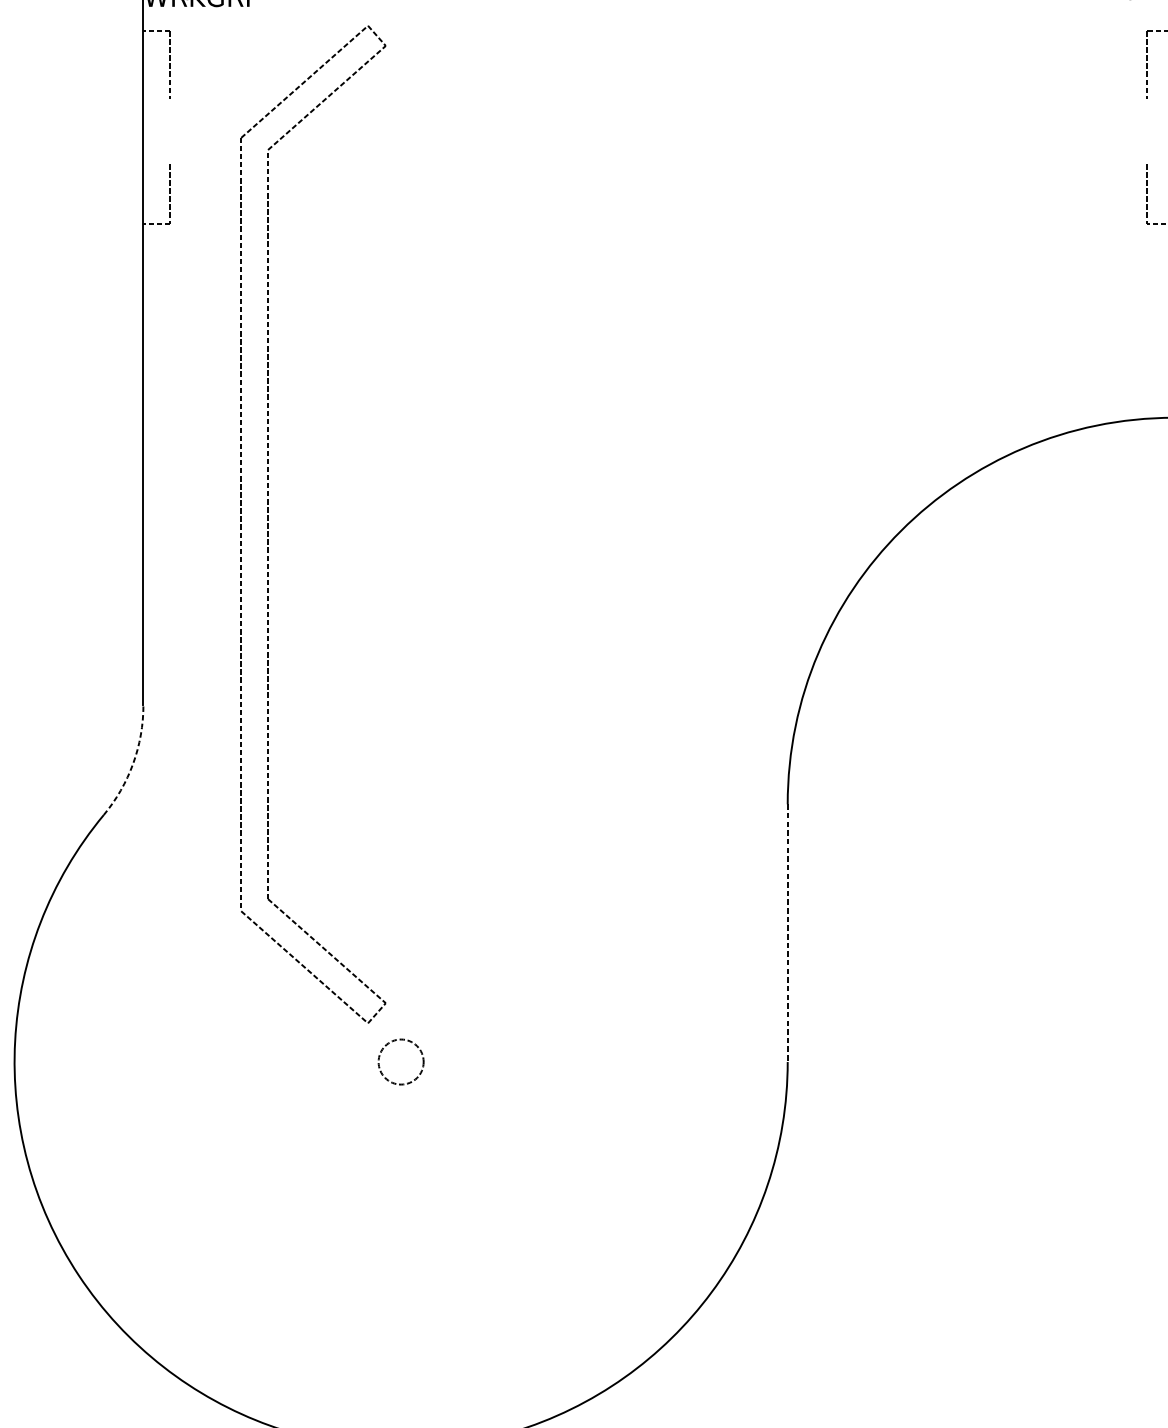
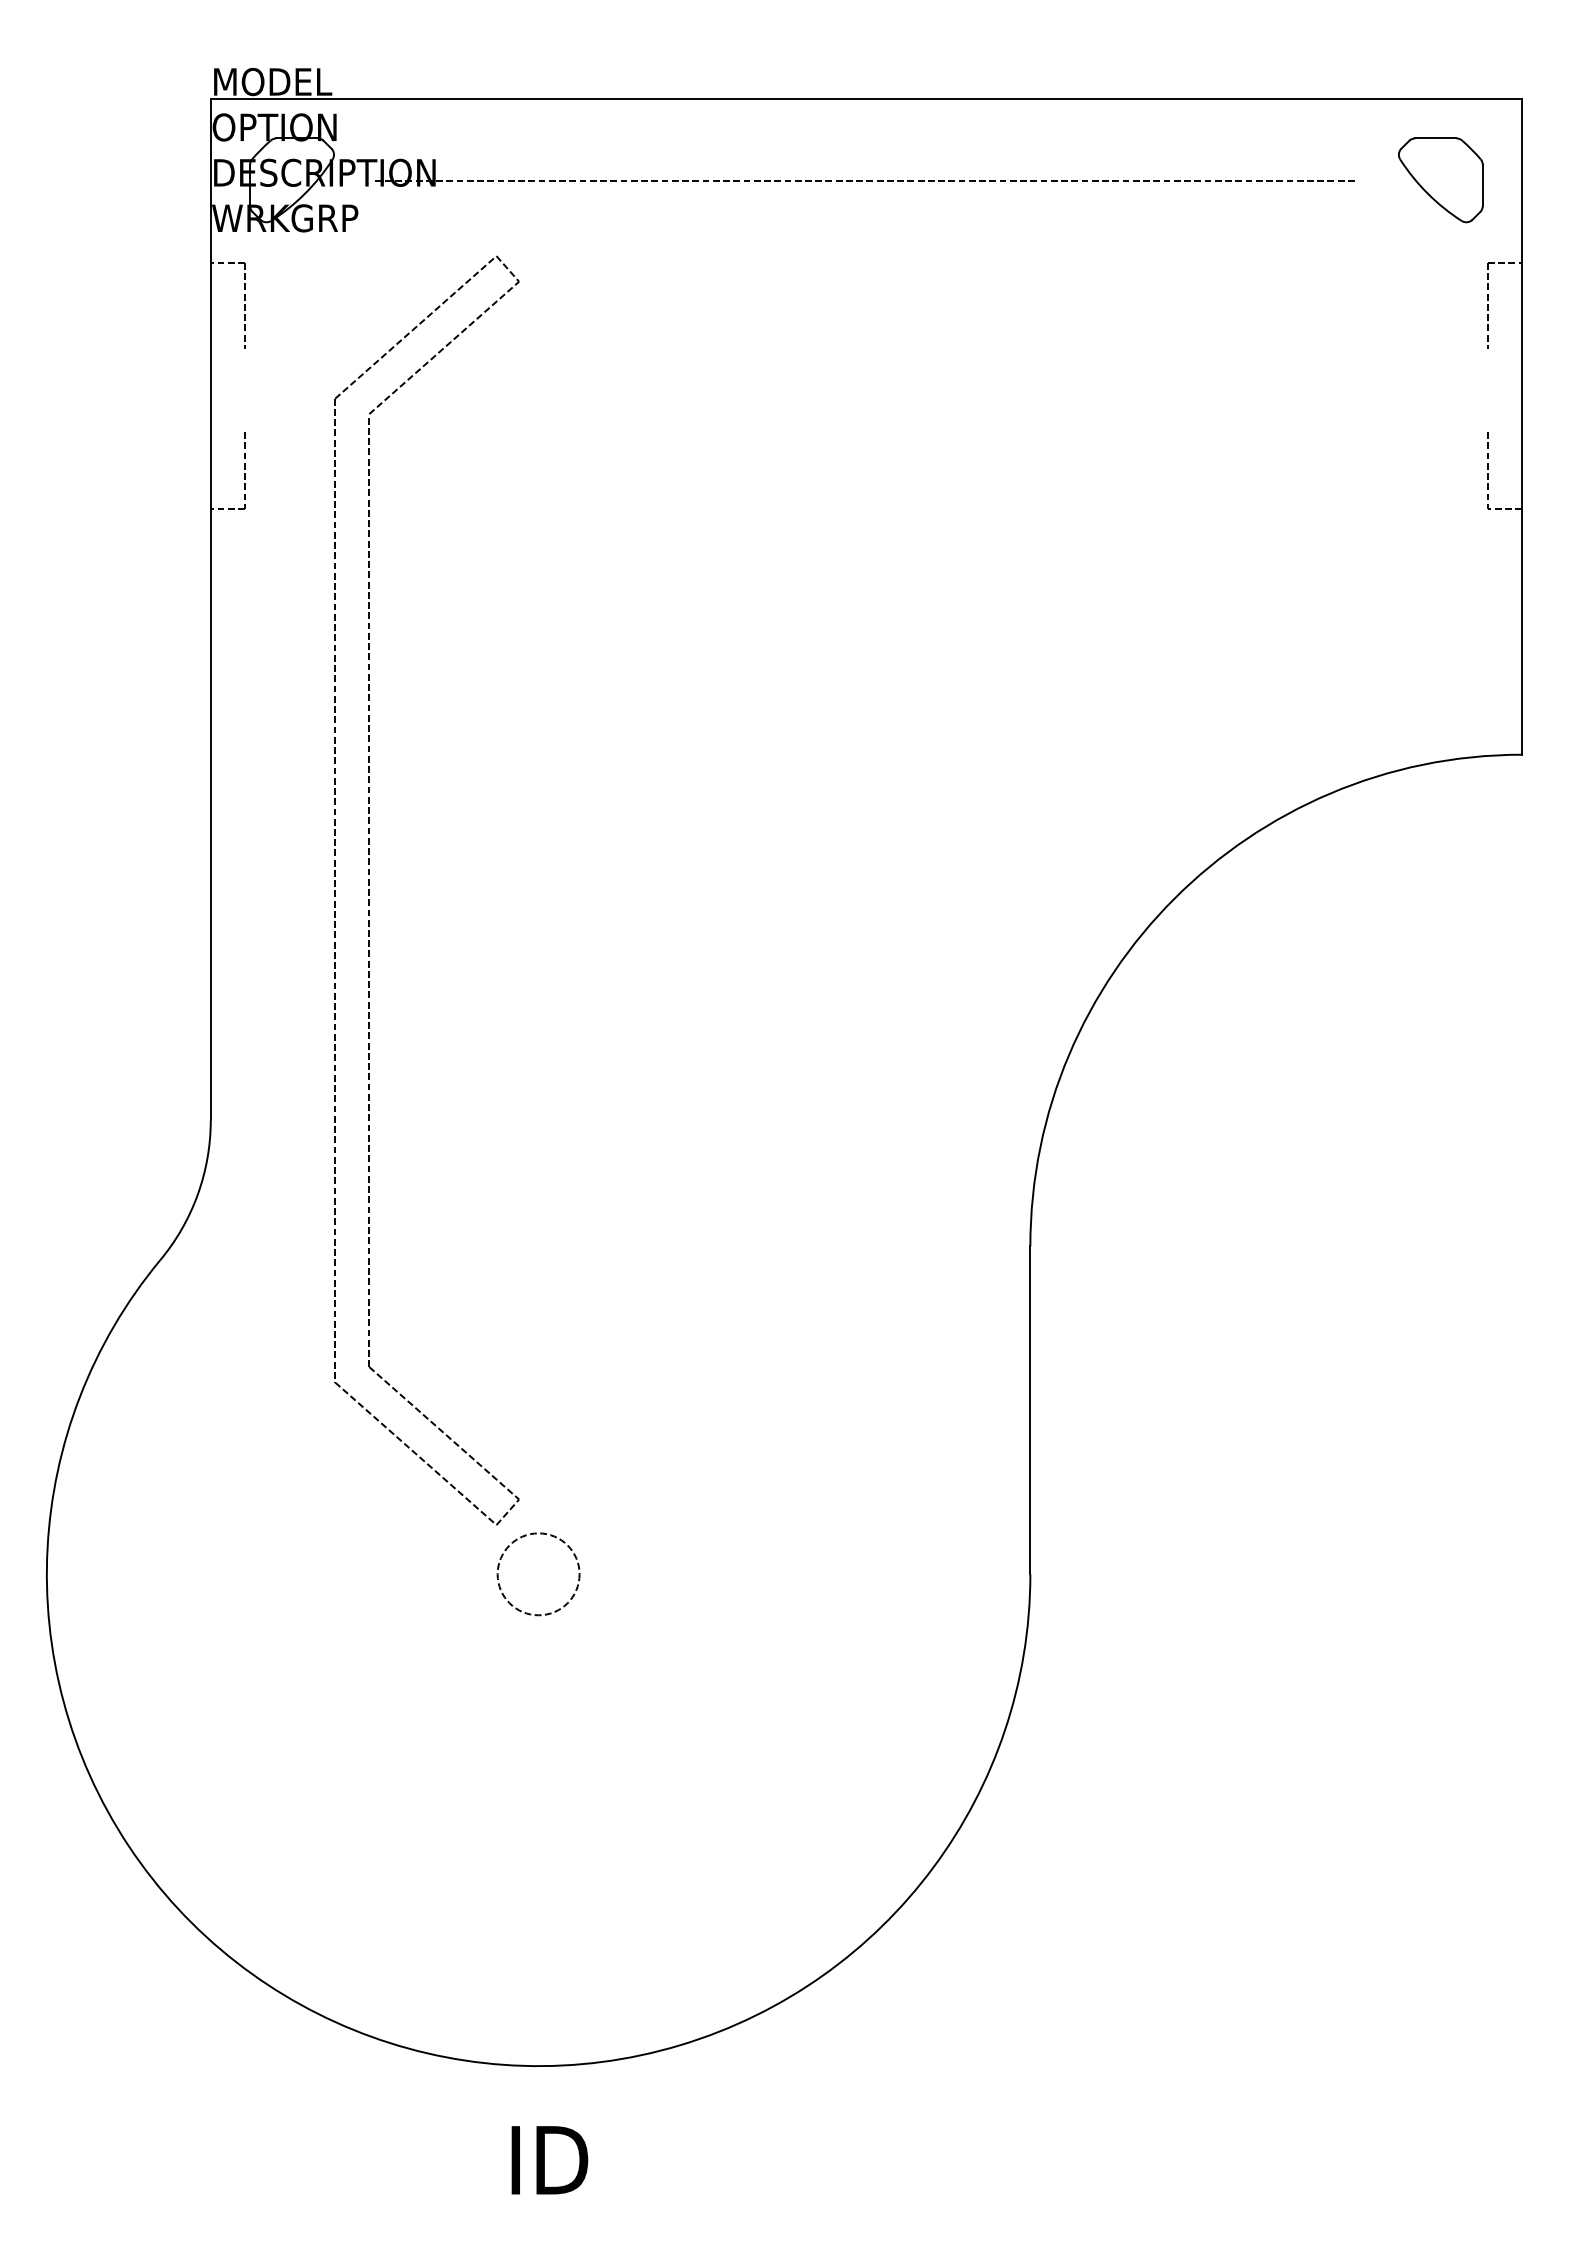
arc: (132, 763) -> (197, 1194), dashed -> solid
line: (787, 933) -> (1030, 1410), dashed -> solid
circle: (401, 1062) -> (538, 1574), size x1.43

